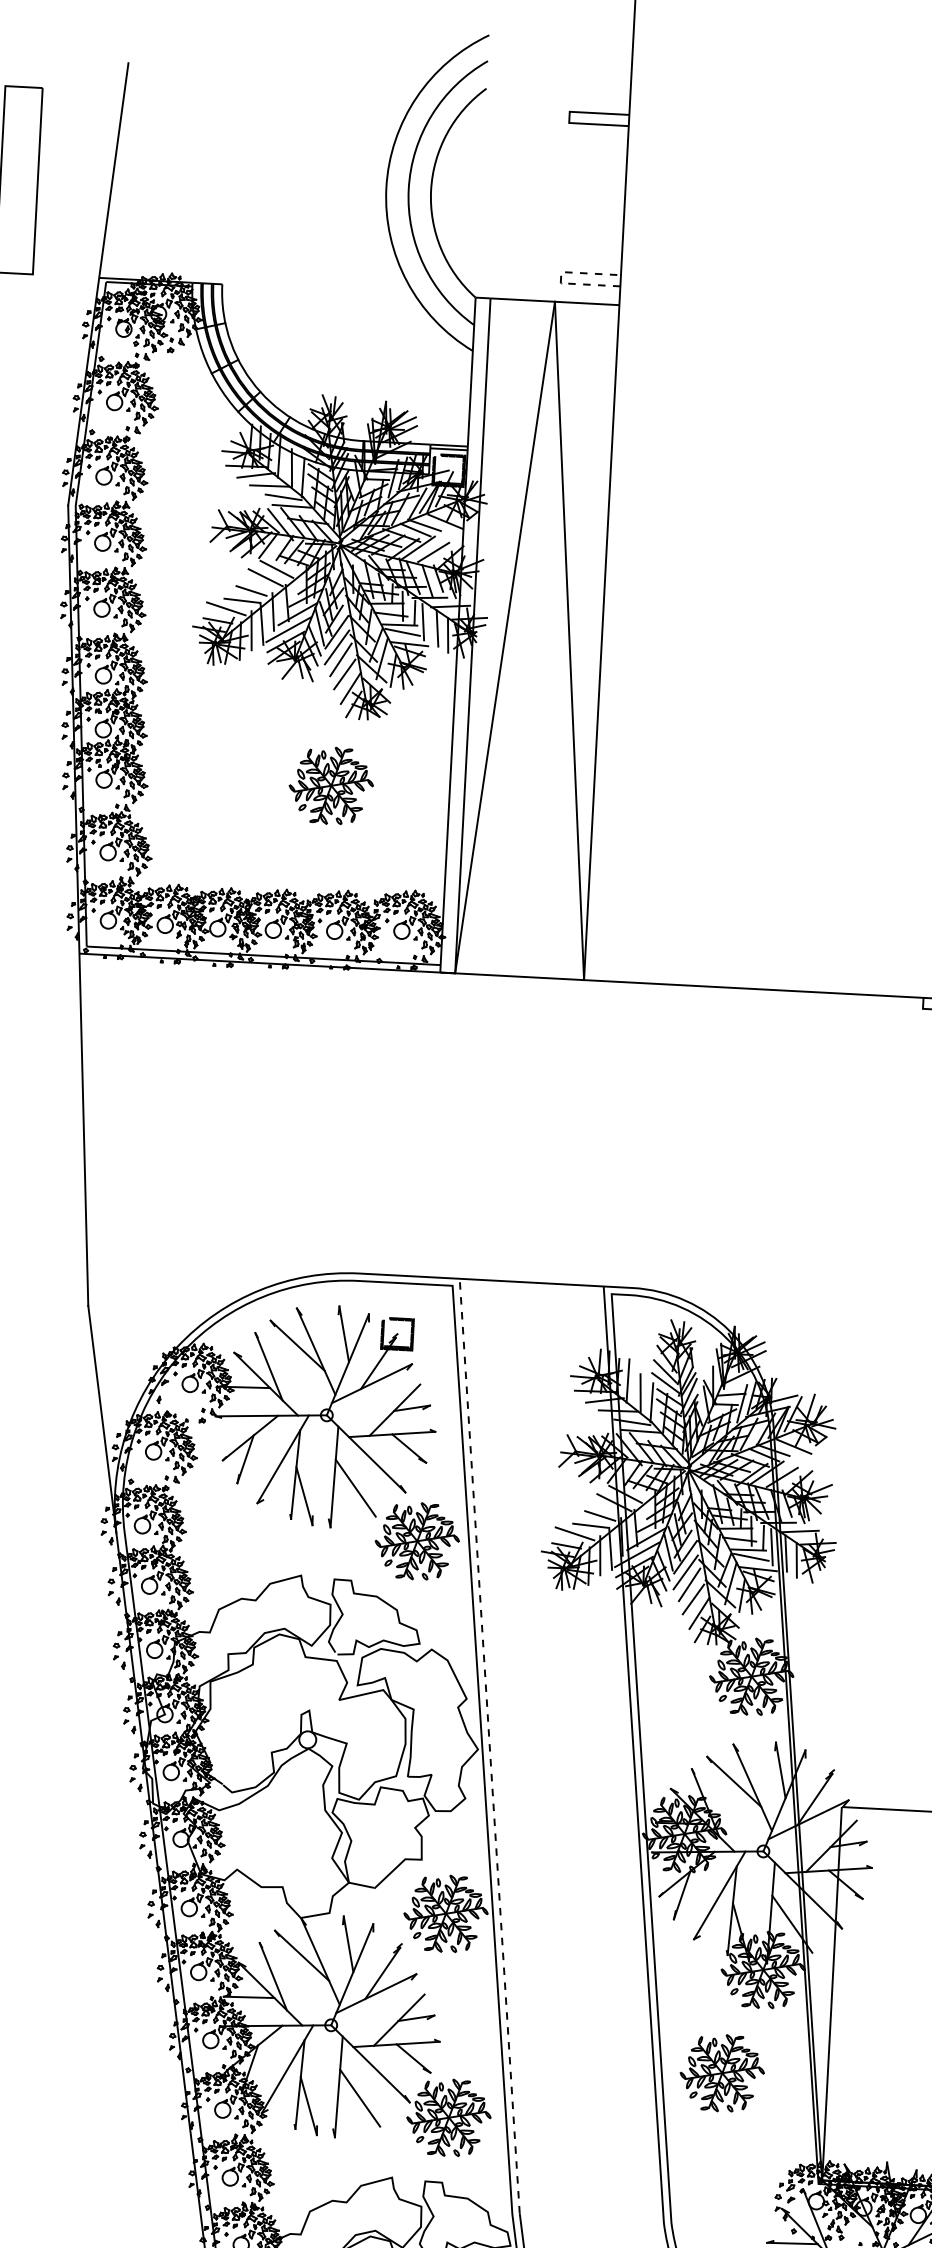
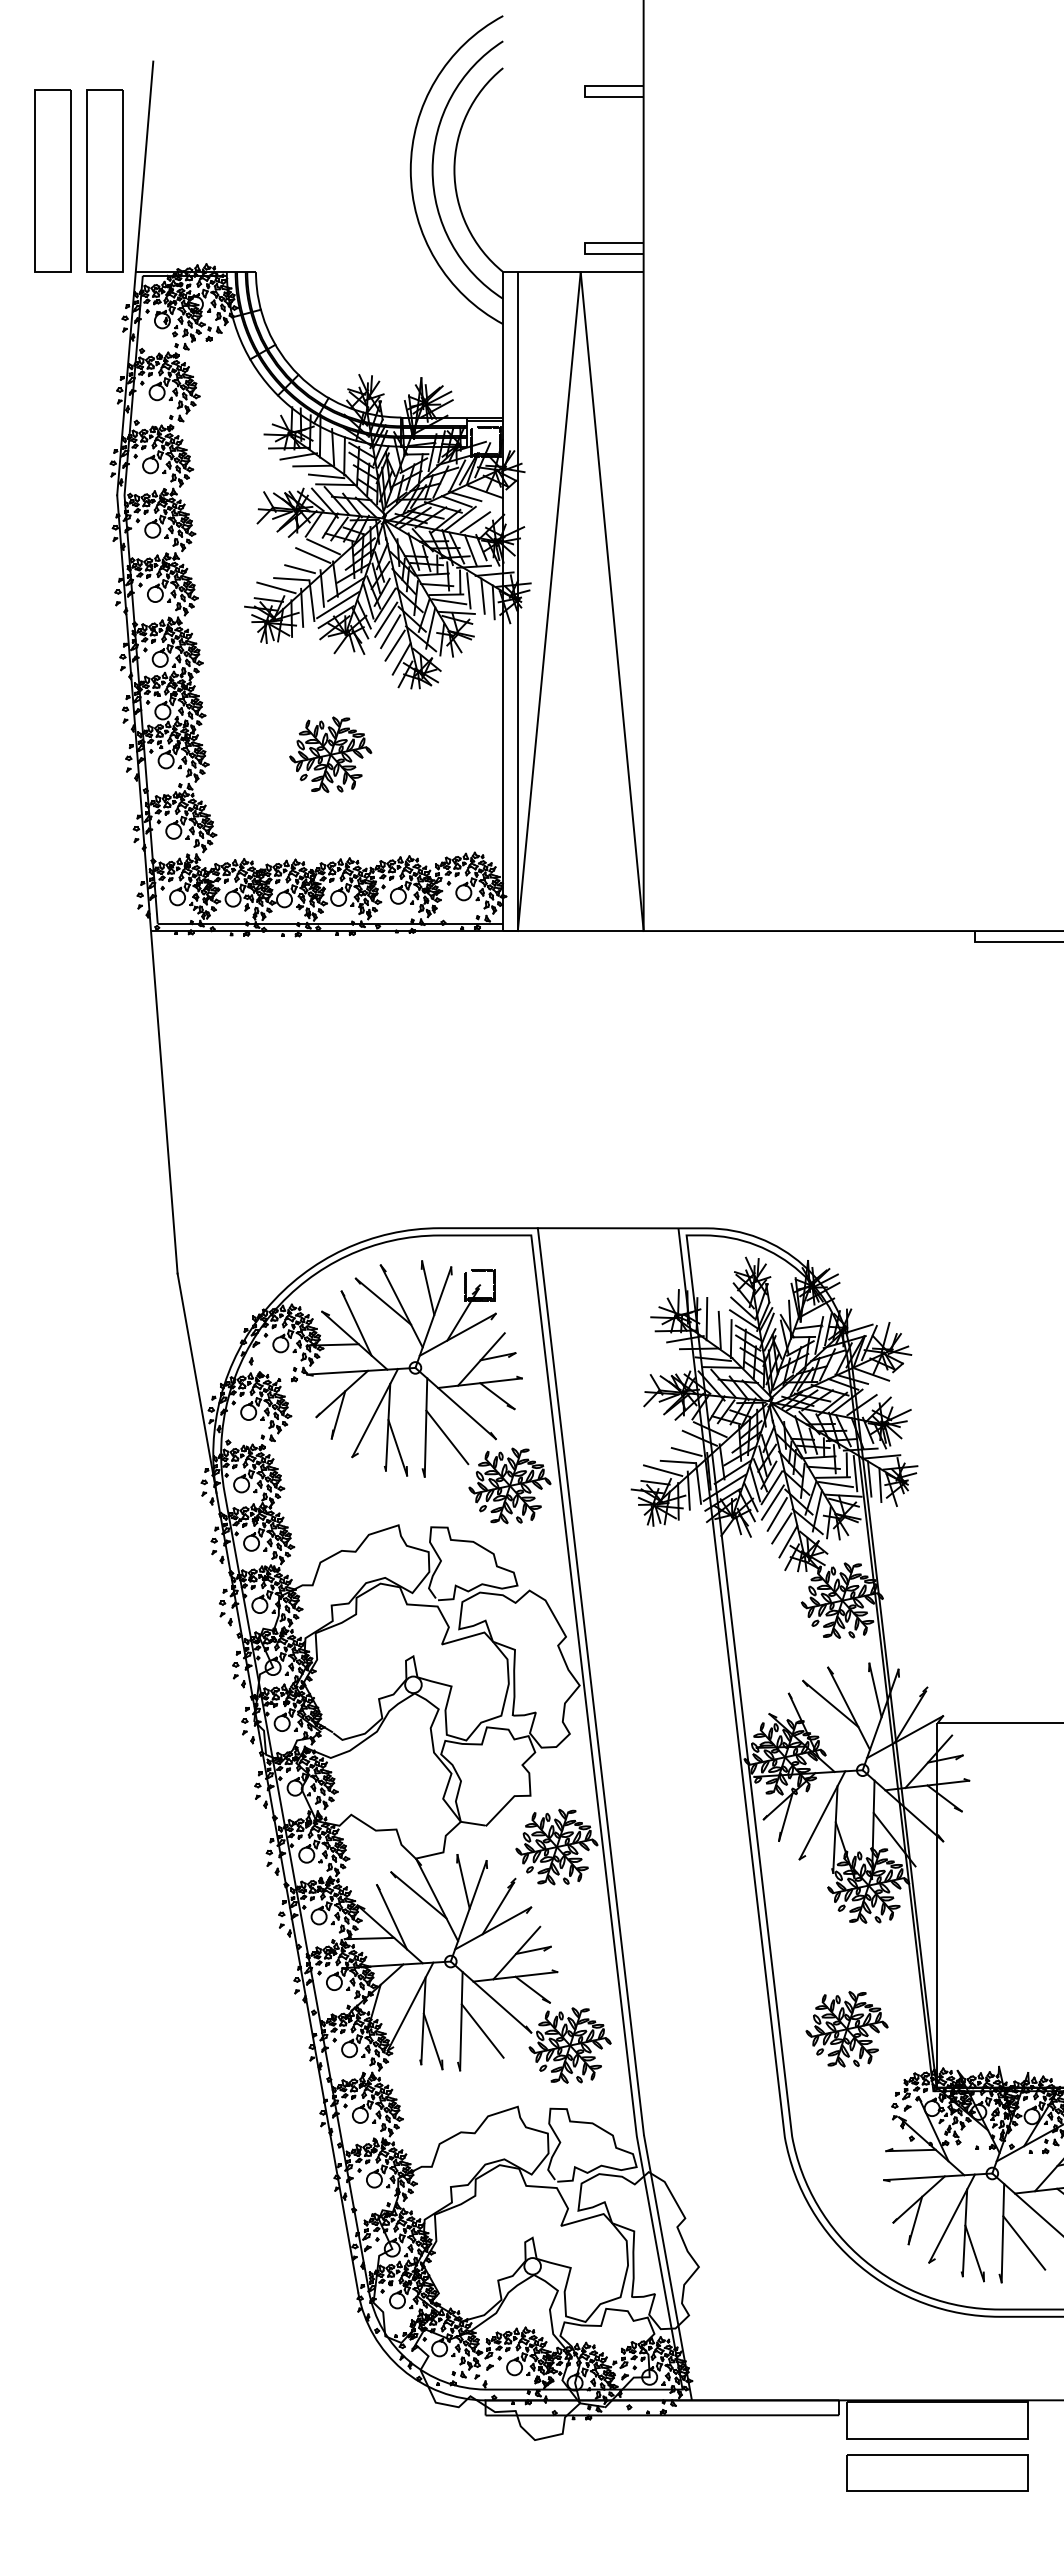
part: (72, 182) -> (104, 180), added
line: (561, 276) -> (585, 247), dashed -> solid
part: (331, 785) -> (330, 754), moved
line: (489, 1745) -> (590, 1681), dashed -> solid
part: (721, 2073) -> (846, 2029), moved

